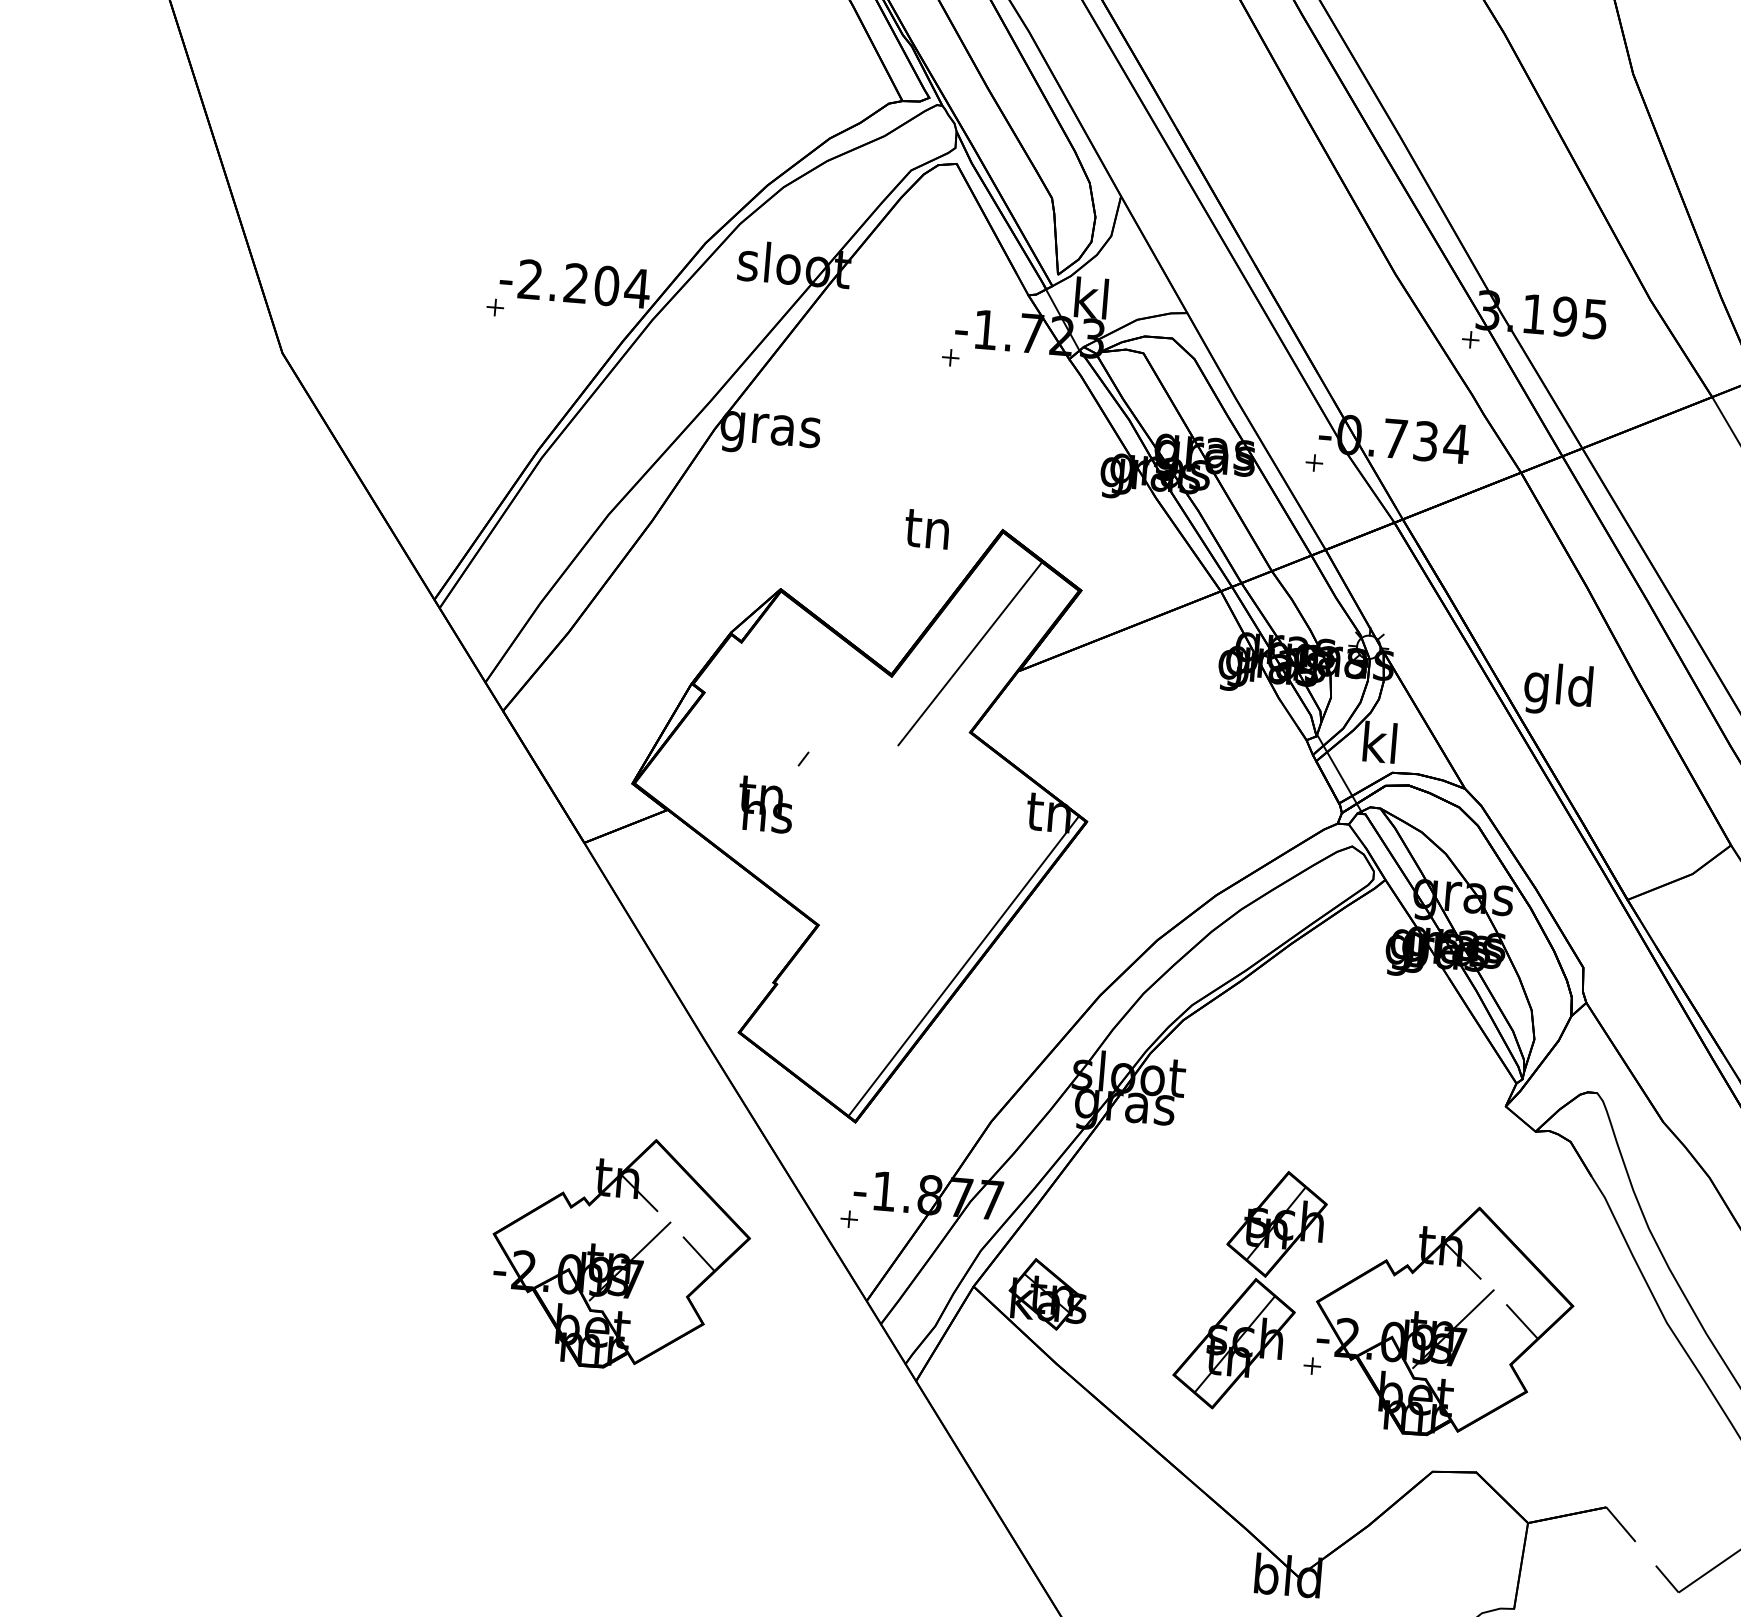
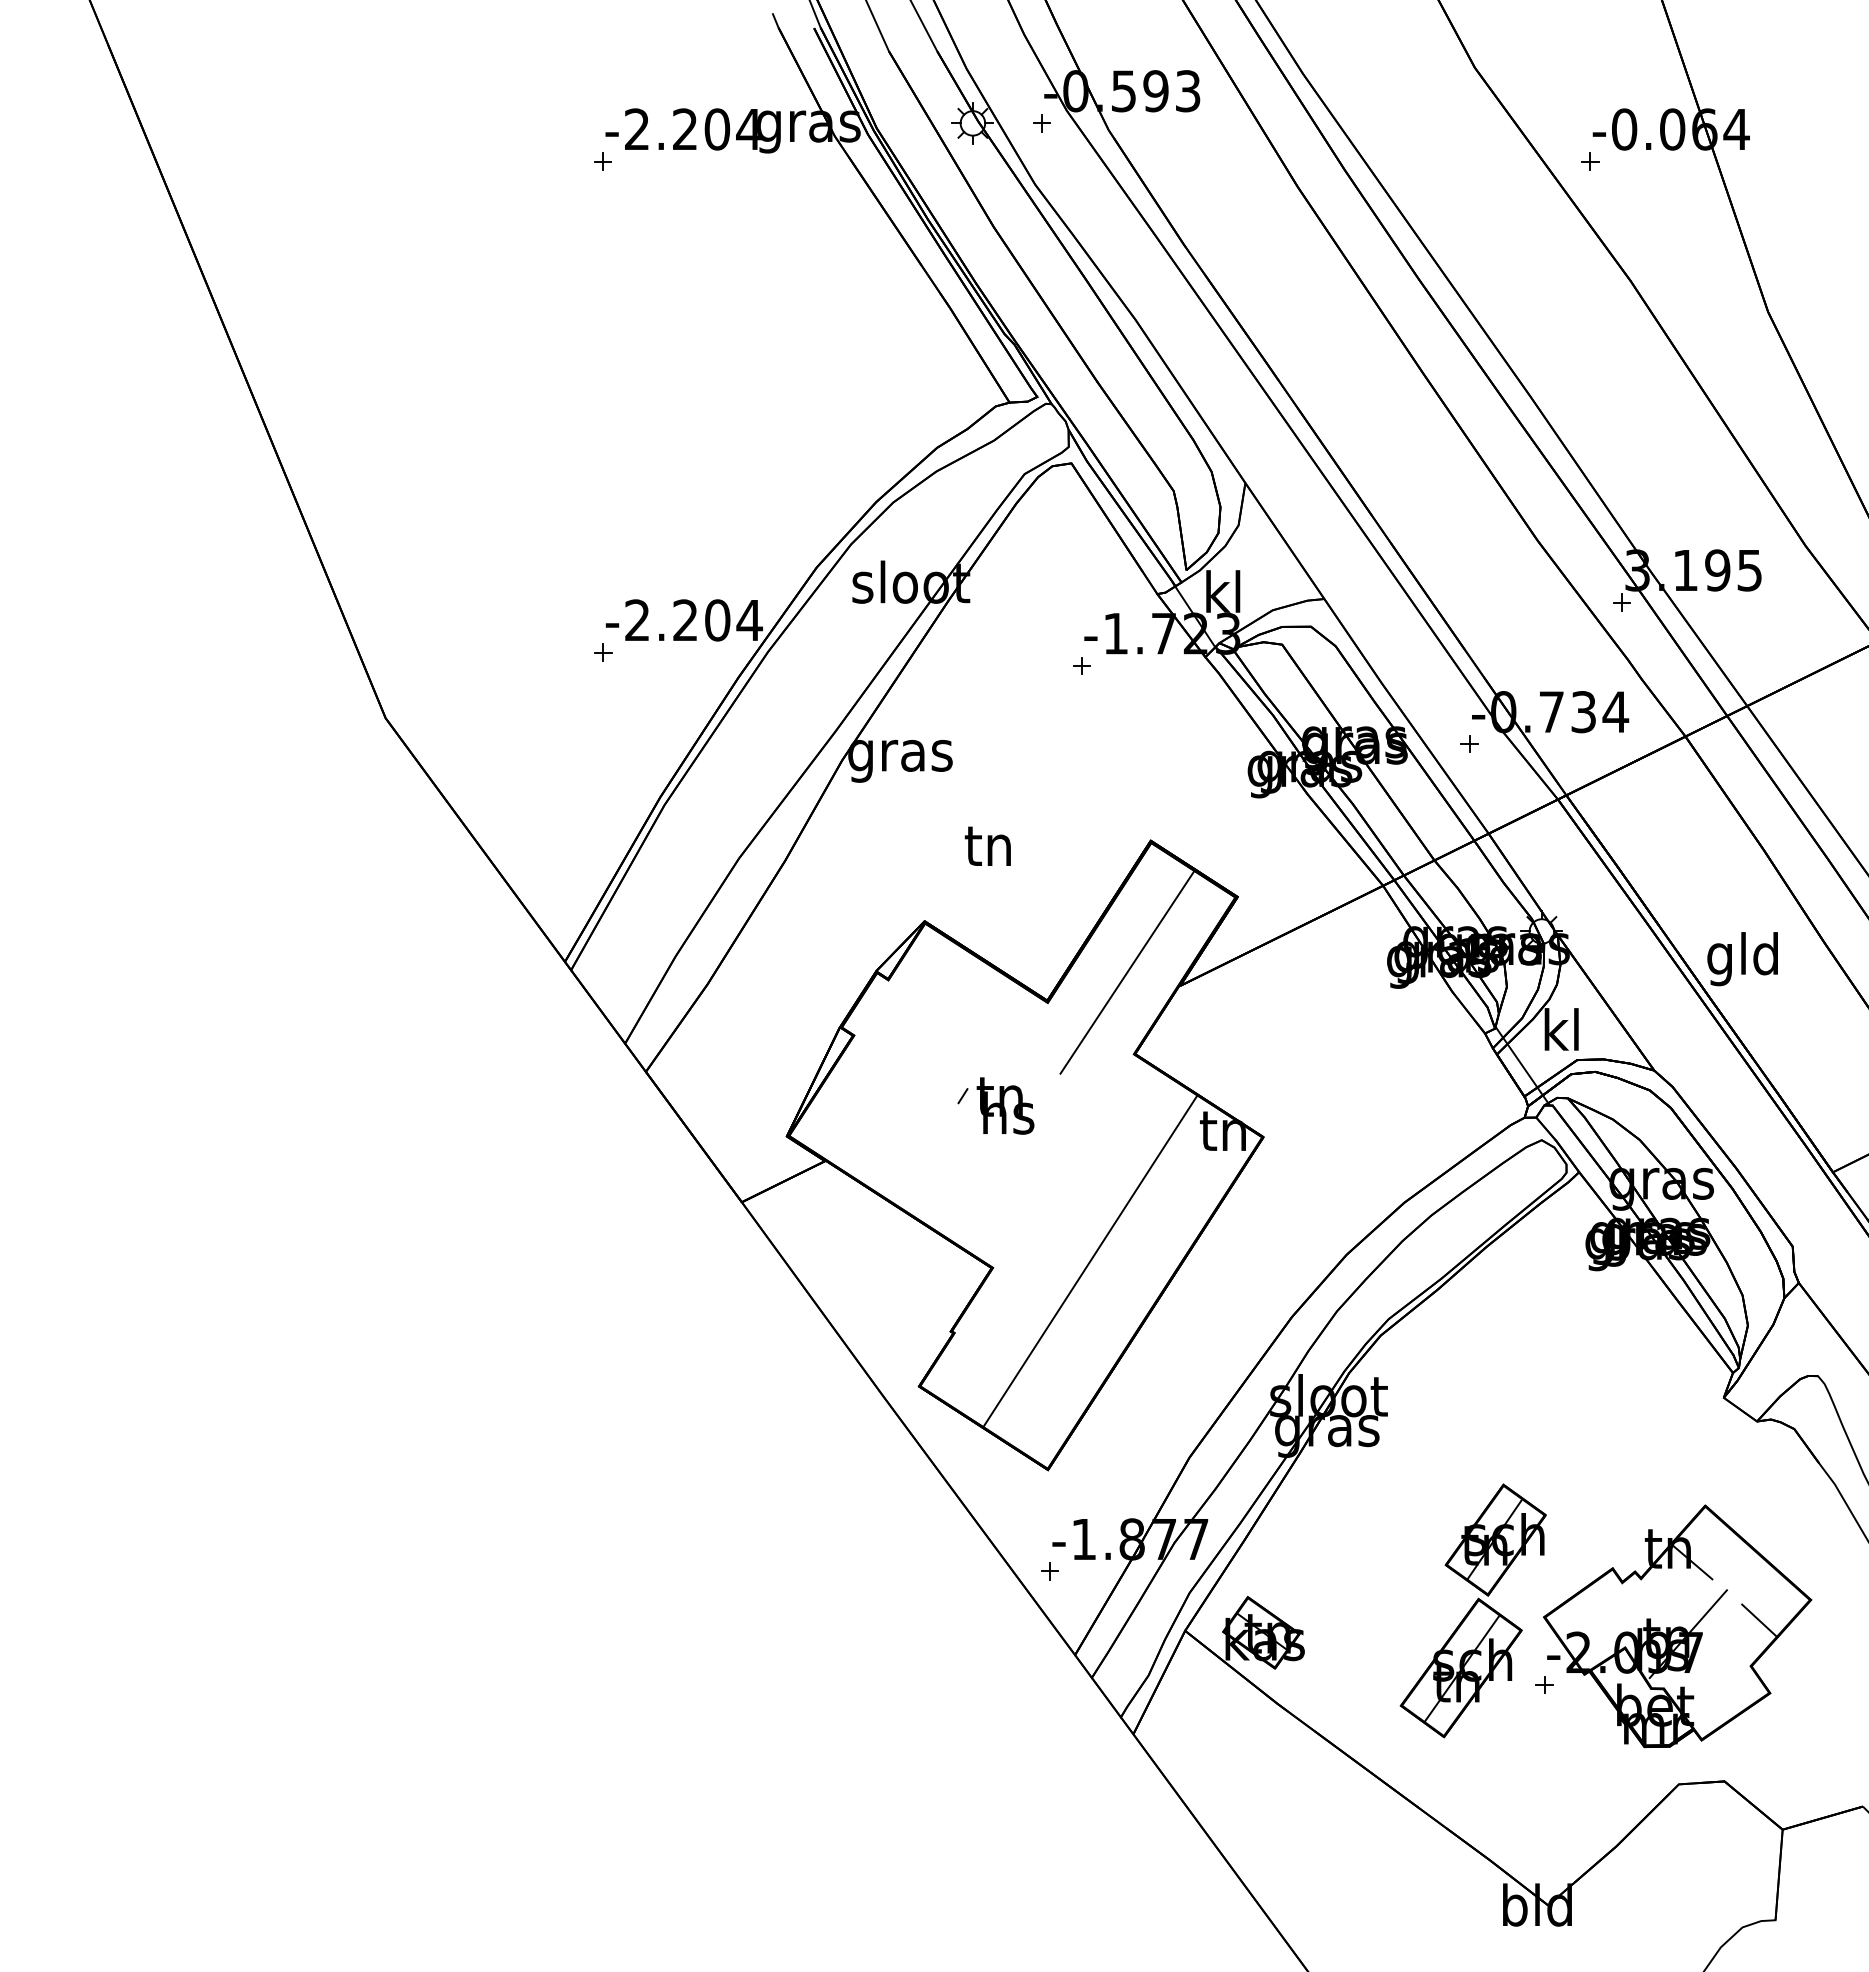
text: (926, 528) -> (987, 845), moved
text: (765, 804) -> (1005, 1105), moved
line: (963, 966) -> (1090, 1261), moved
part: (620, 1253) -> (814, 1626), removed

